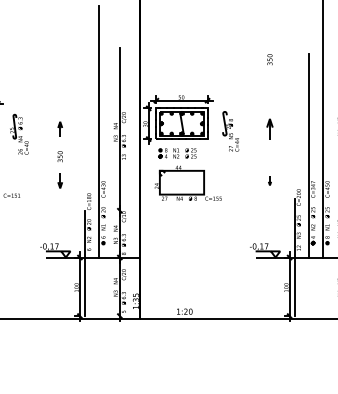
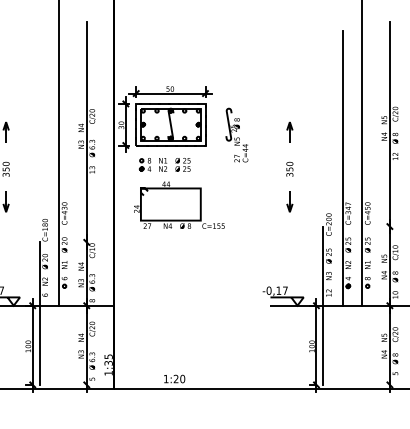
text: (269, 59) -> (289, 169), moved
part: (269, 128) -> (289, 131), size x0.71
part: (269, 180) -> (289, 201), size x1.67

